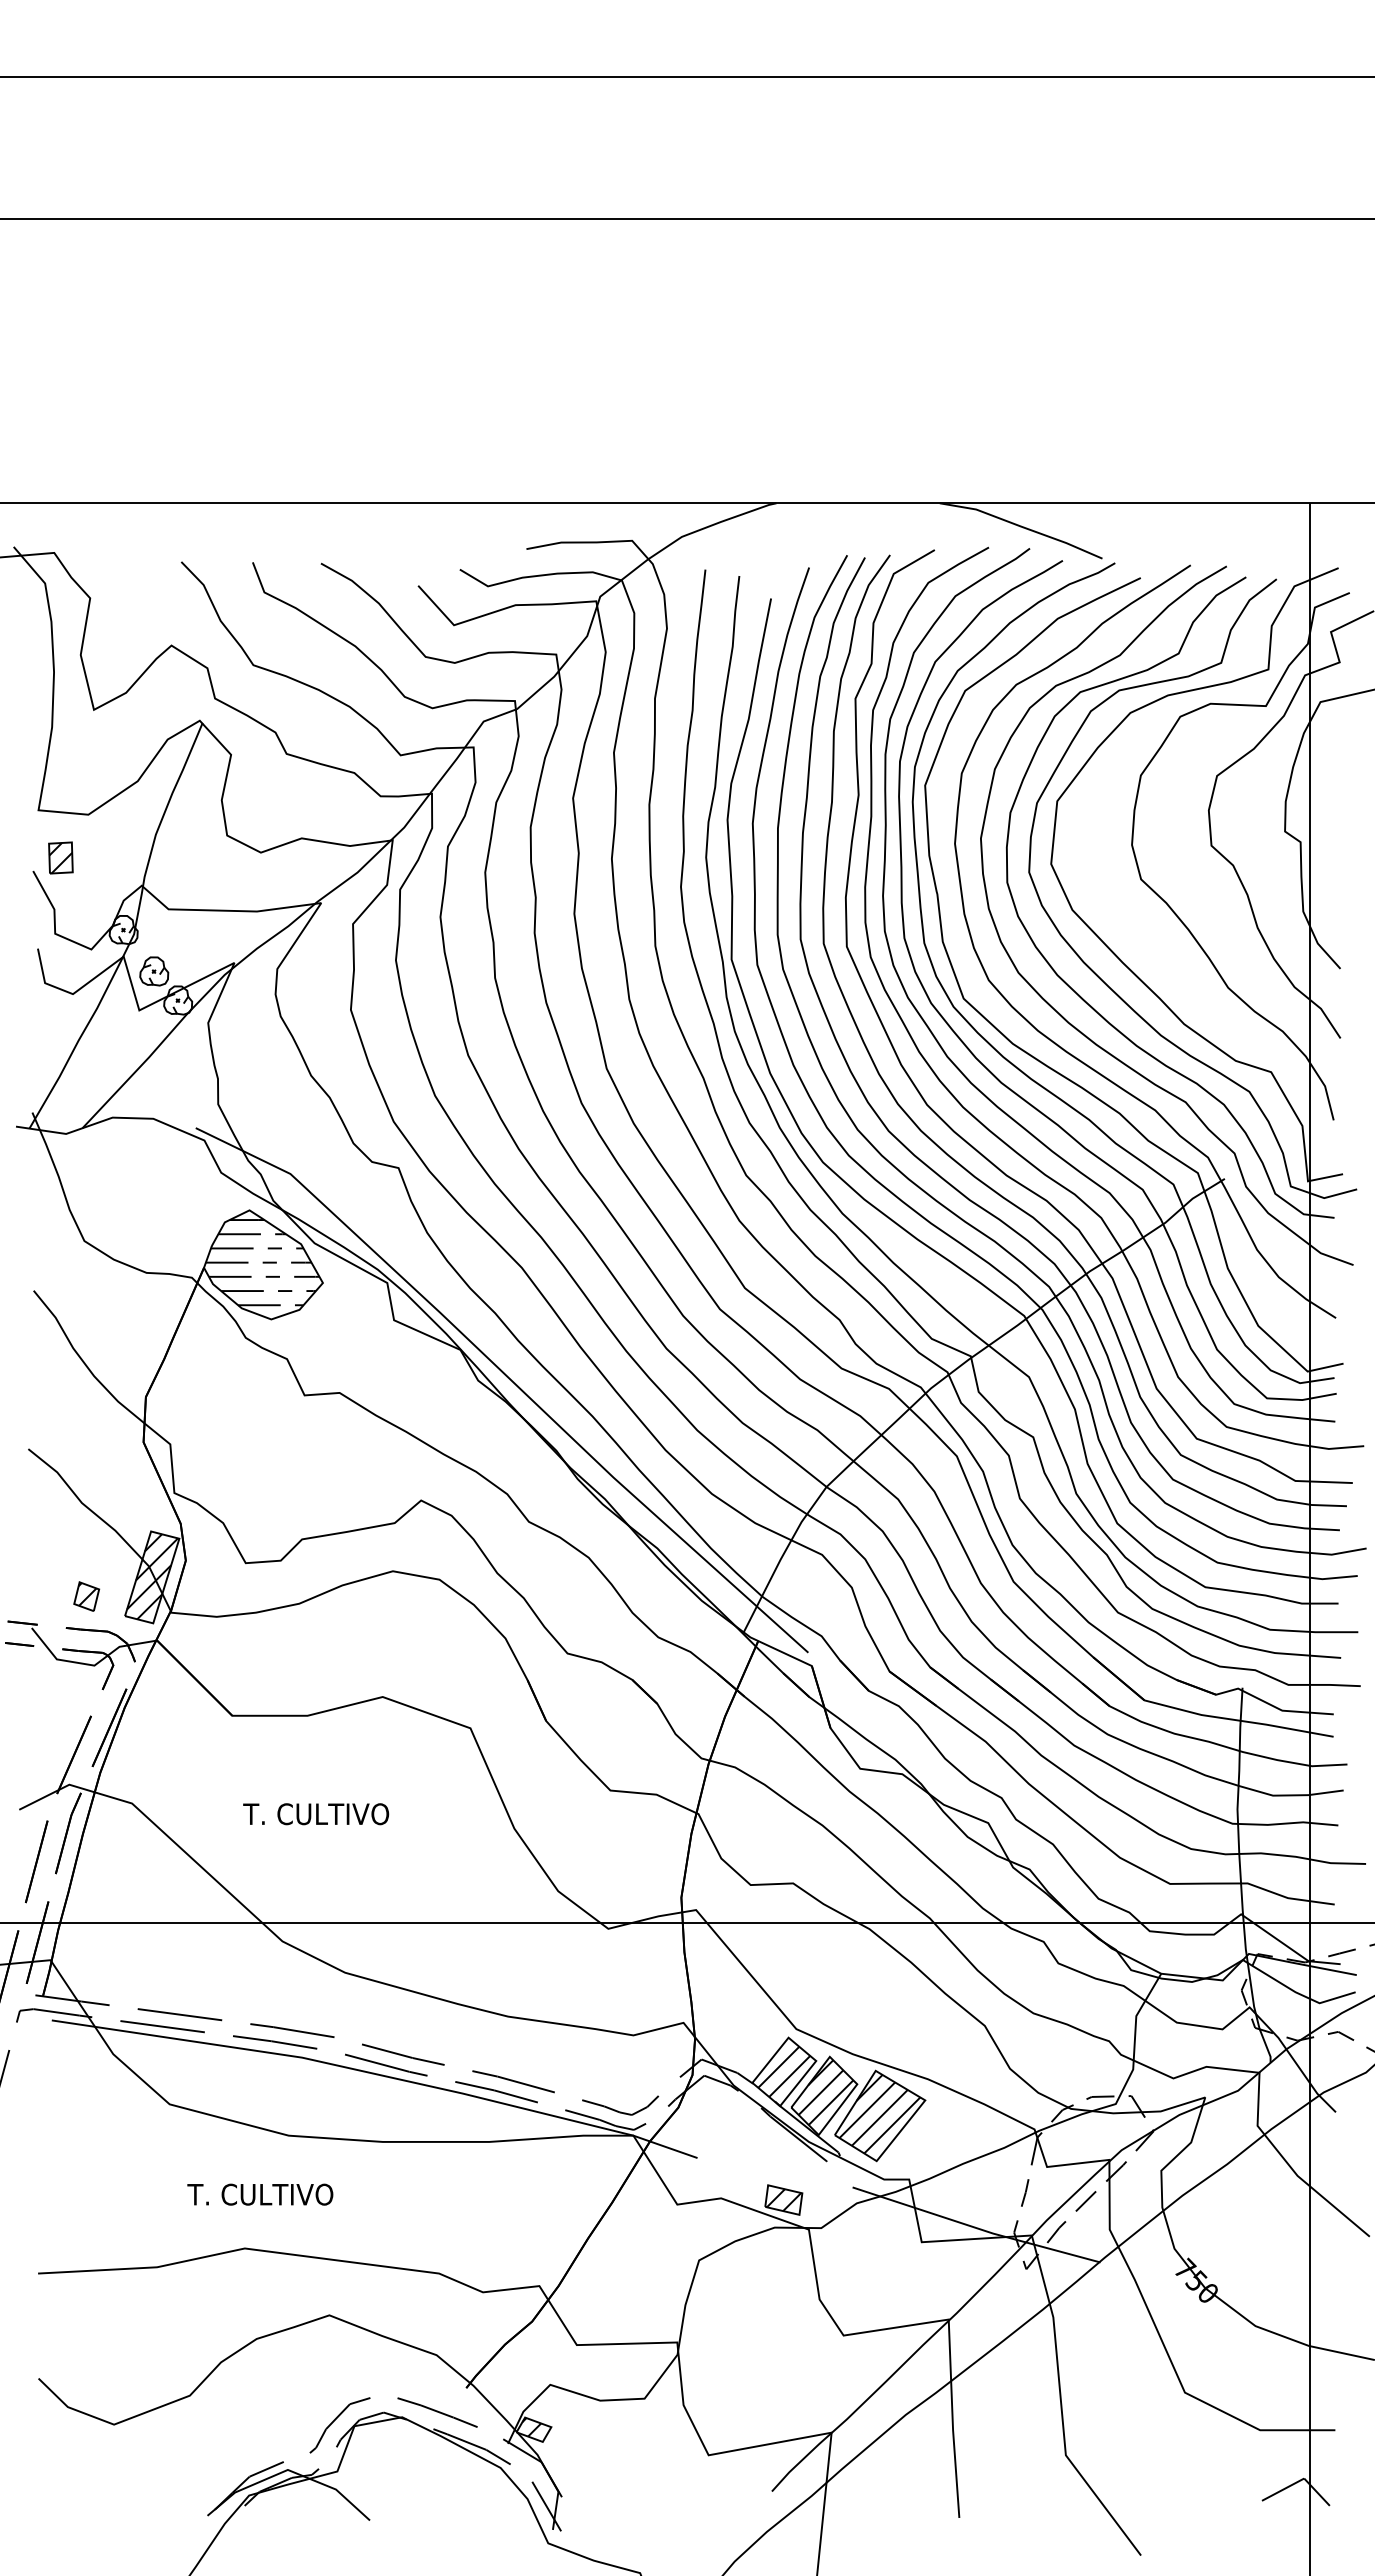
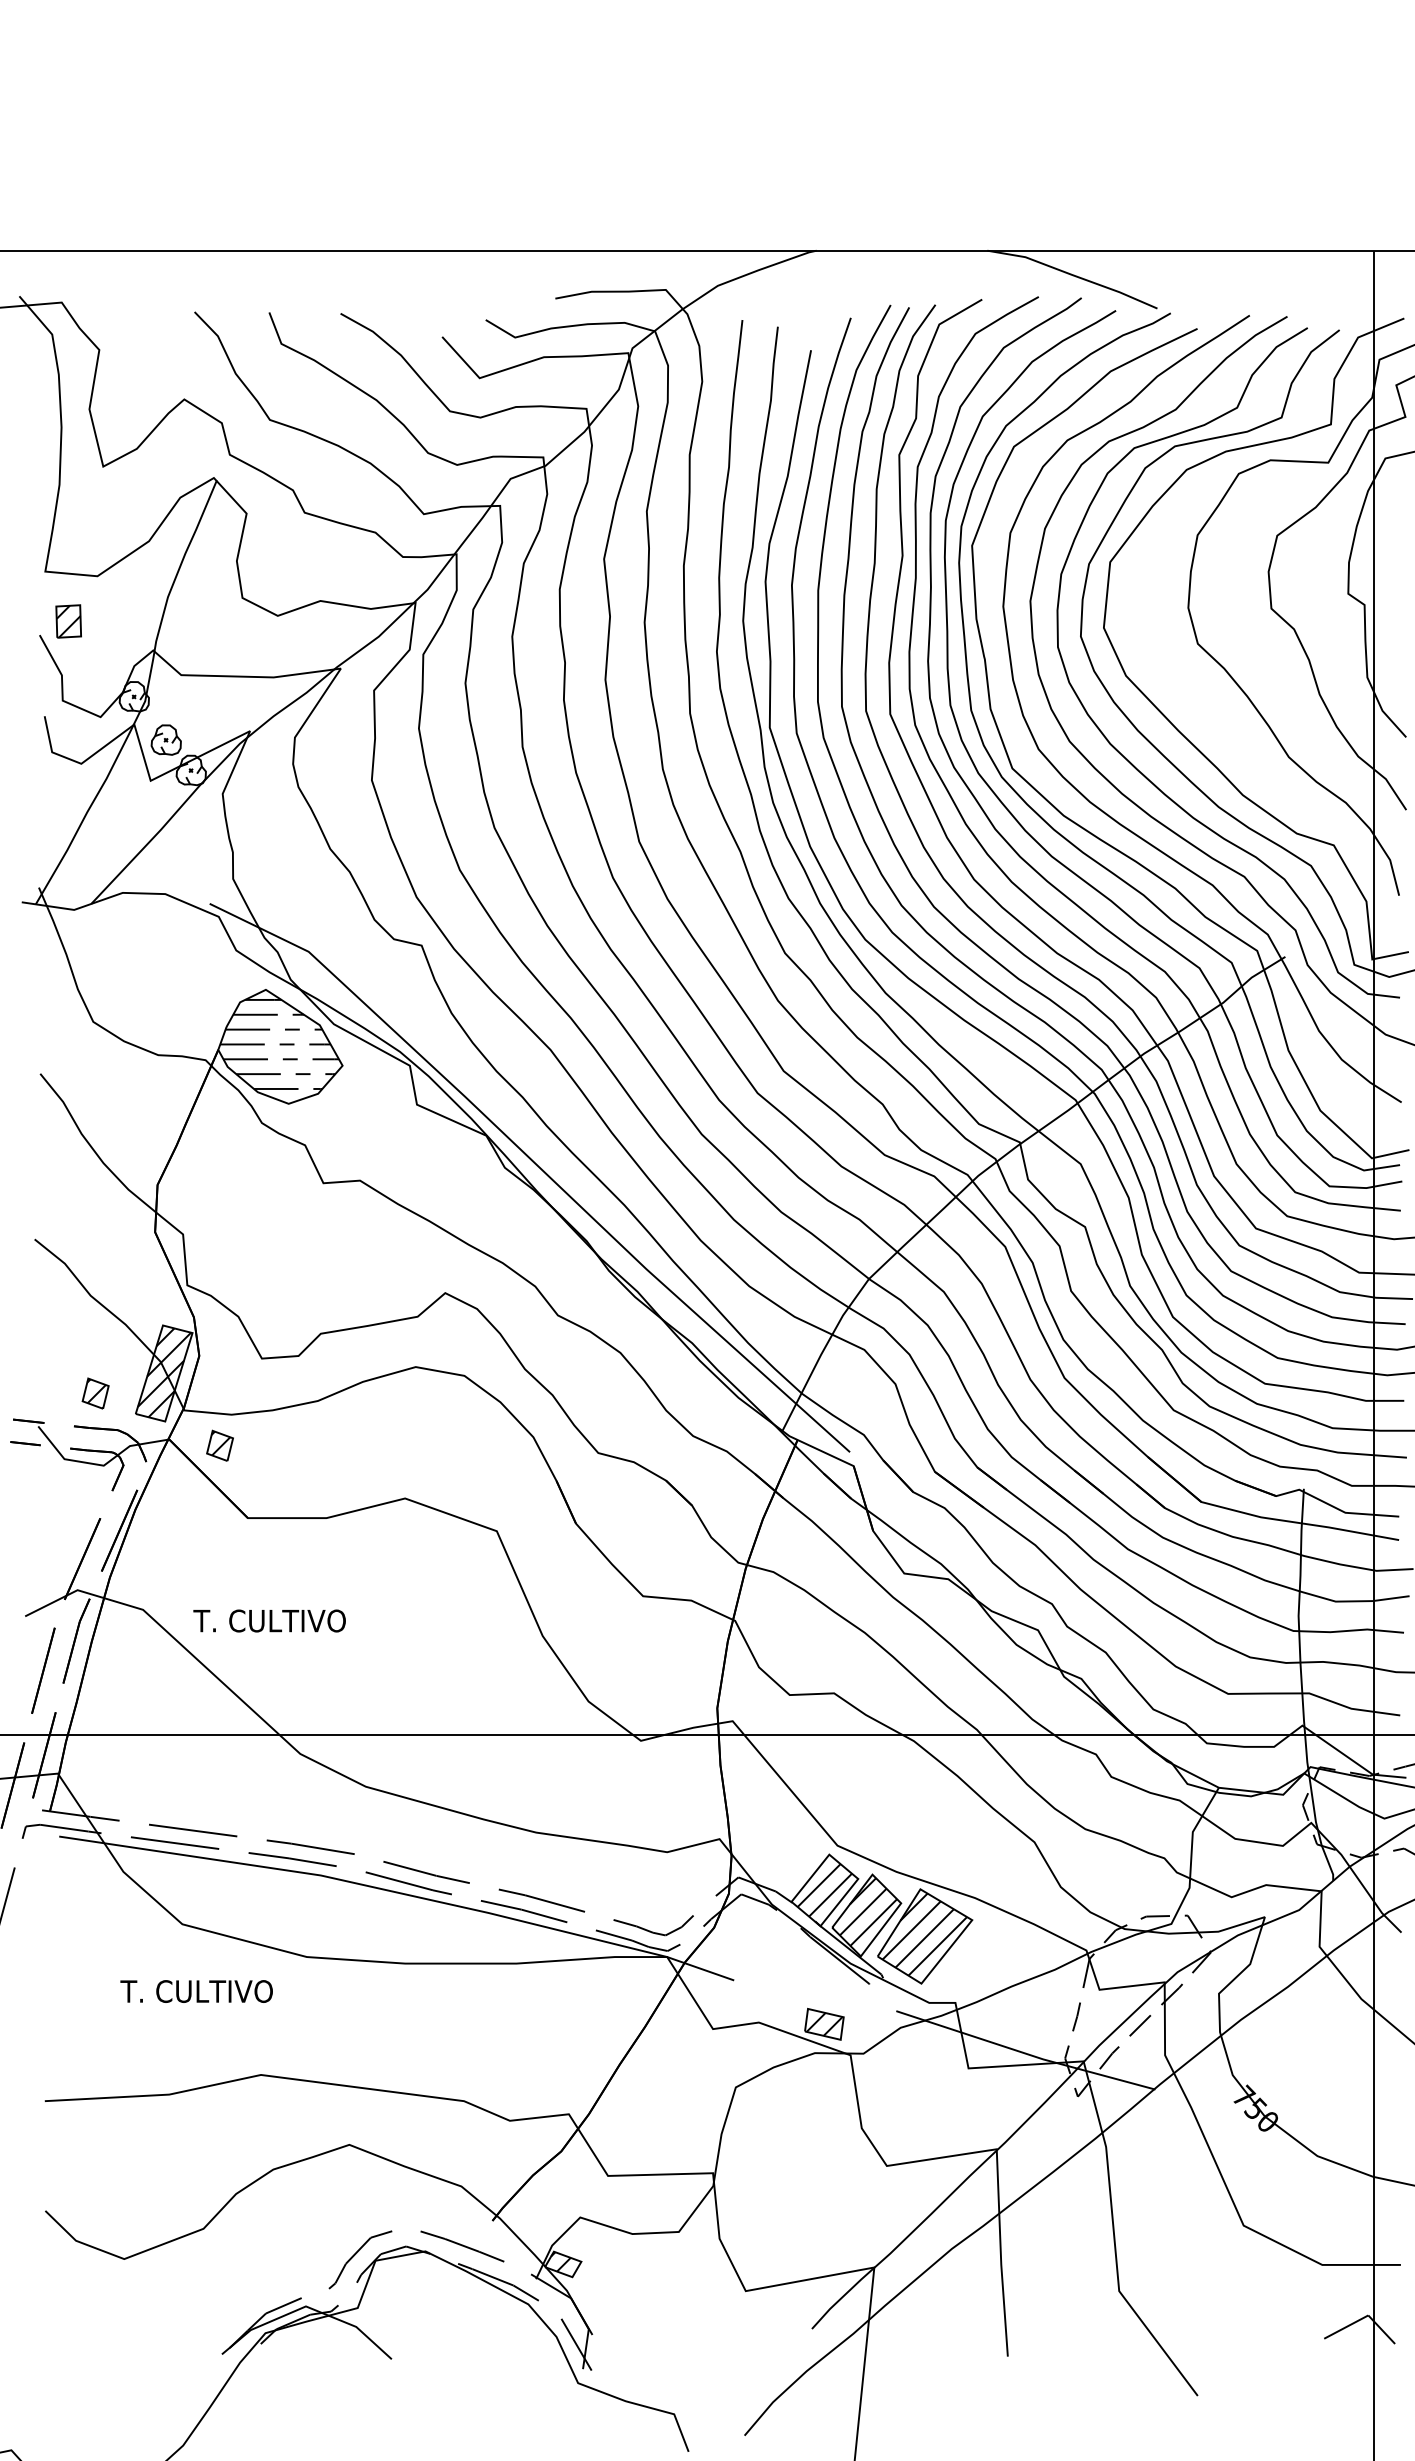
part: (205, 1646) -> (219, 1445), added
text: (316, 1814) -> (270, 1621), moved
text: (260, 2194) -> (196, 1991), moved

